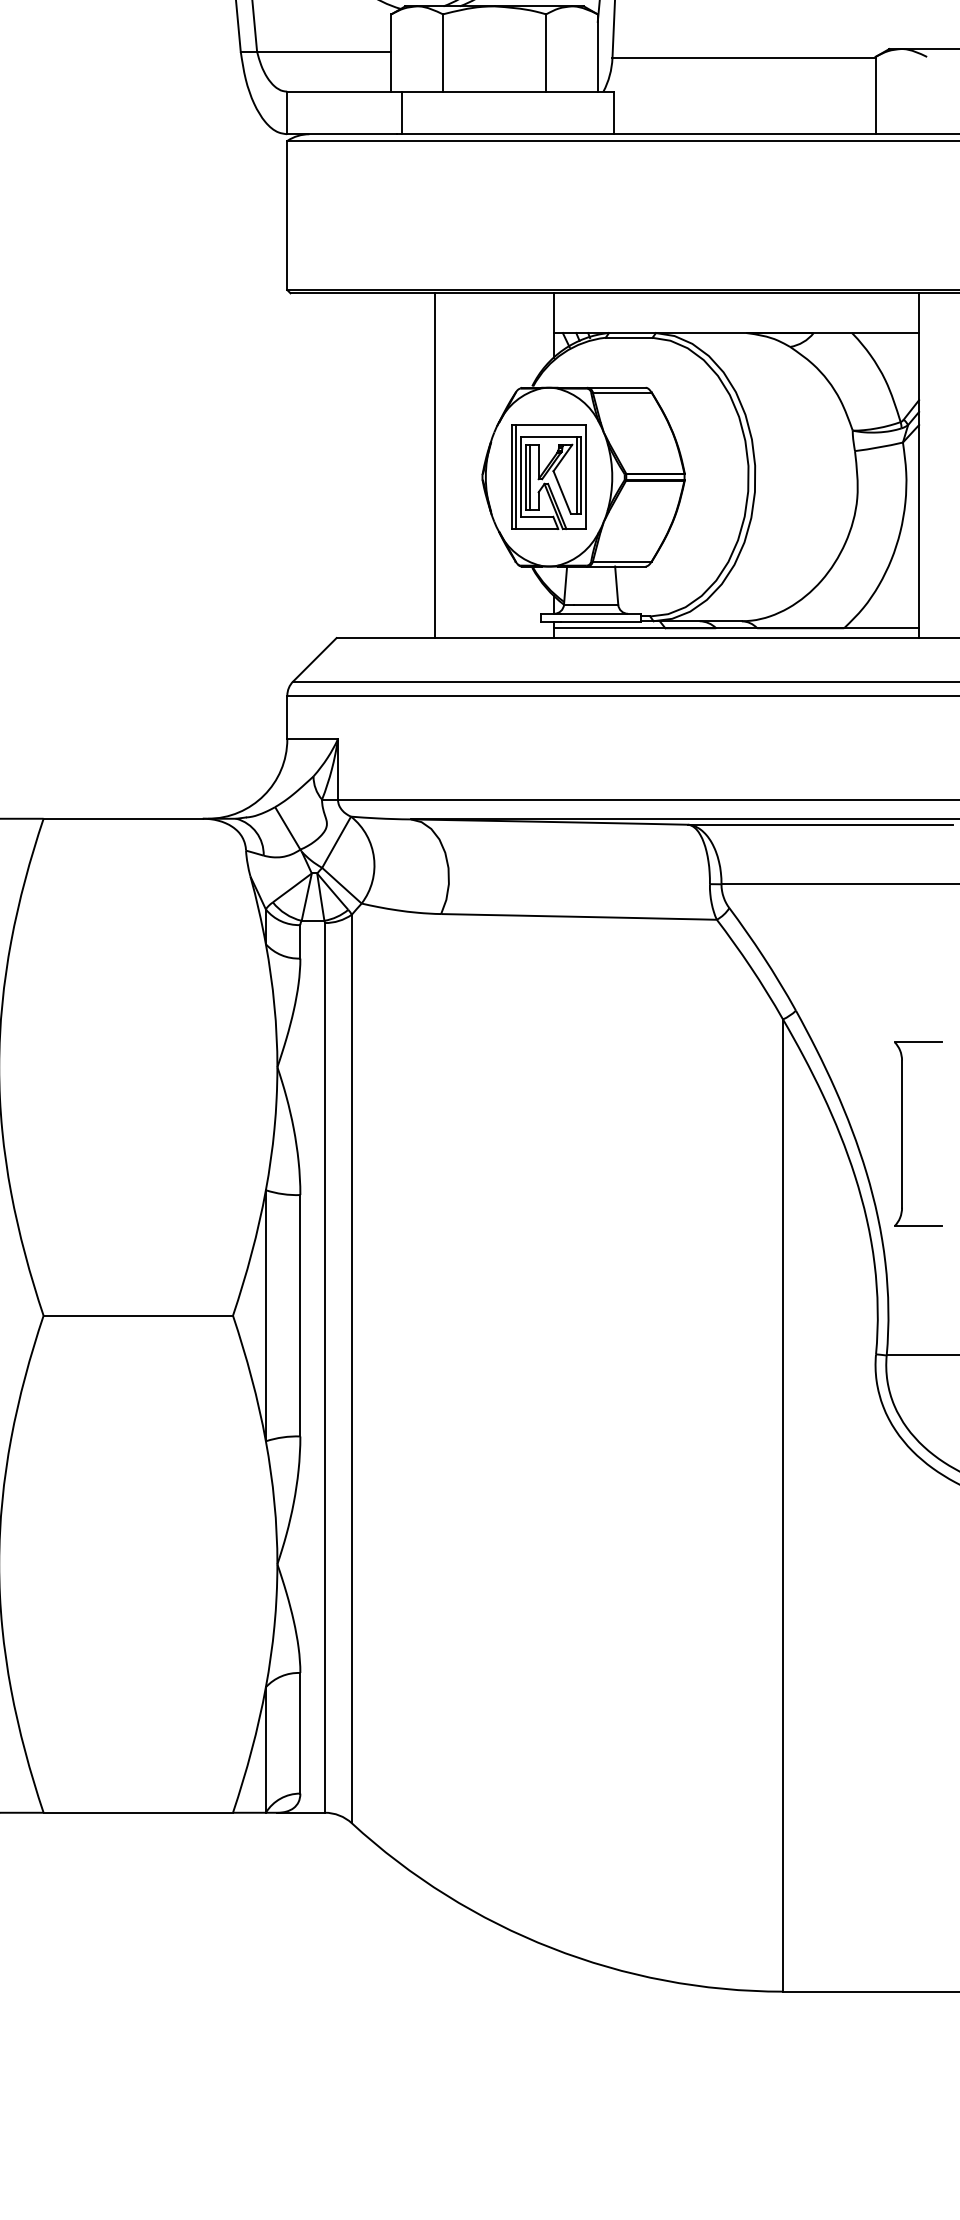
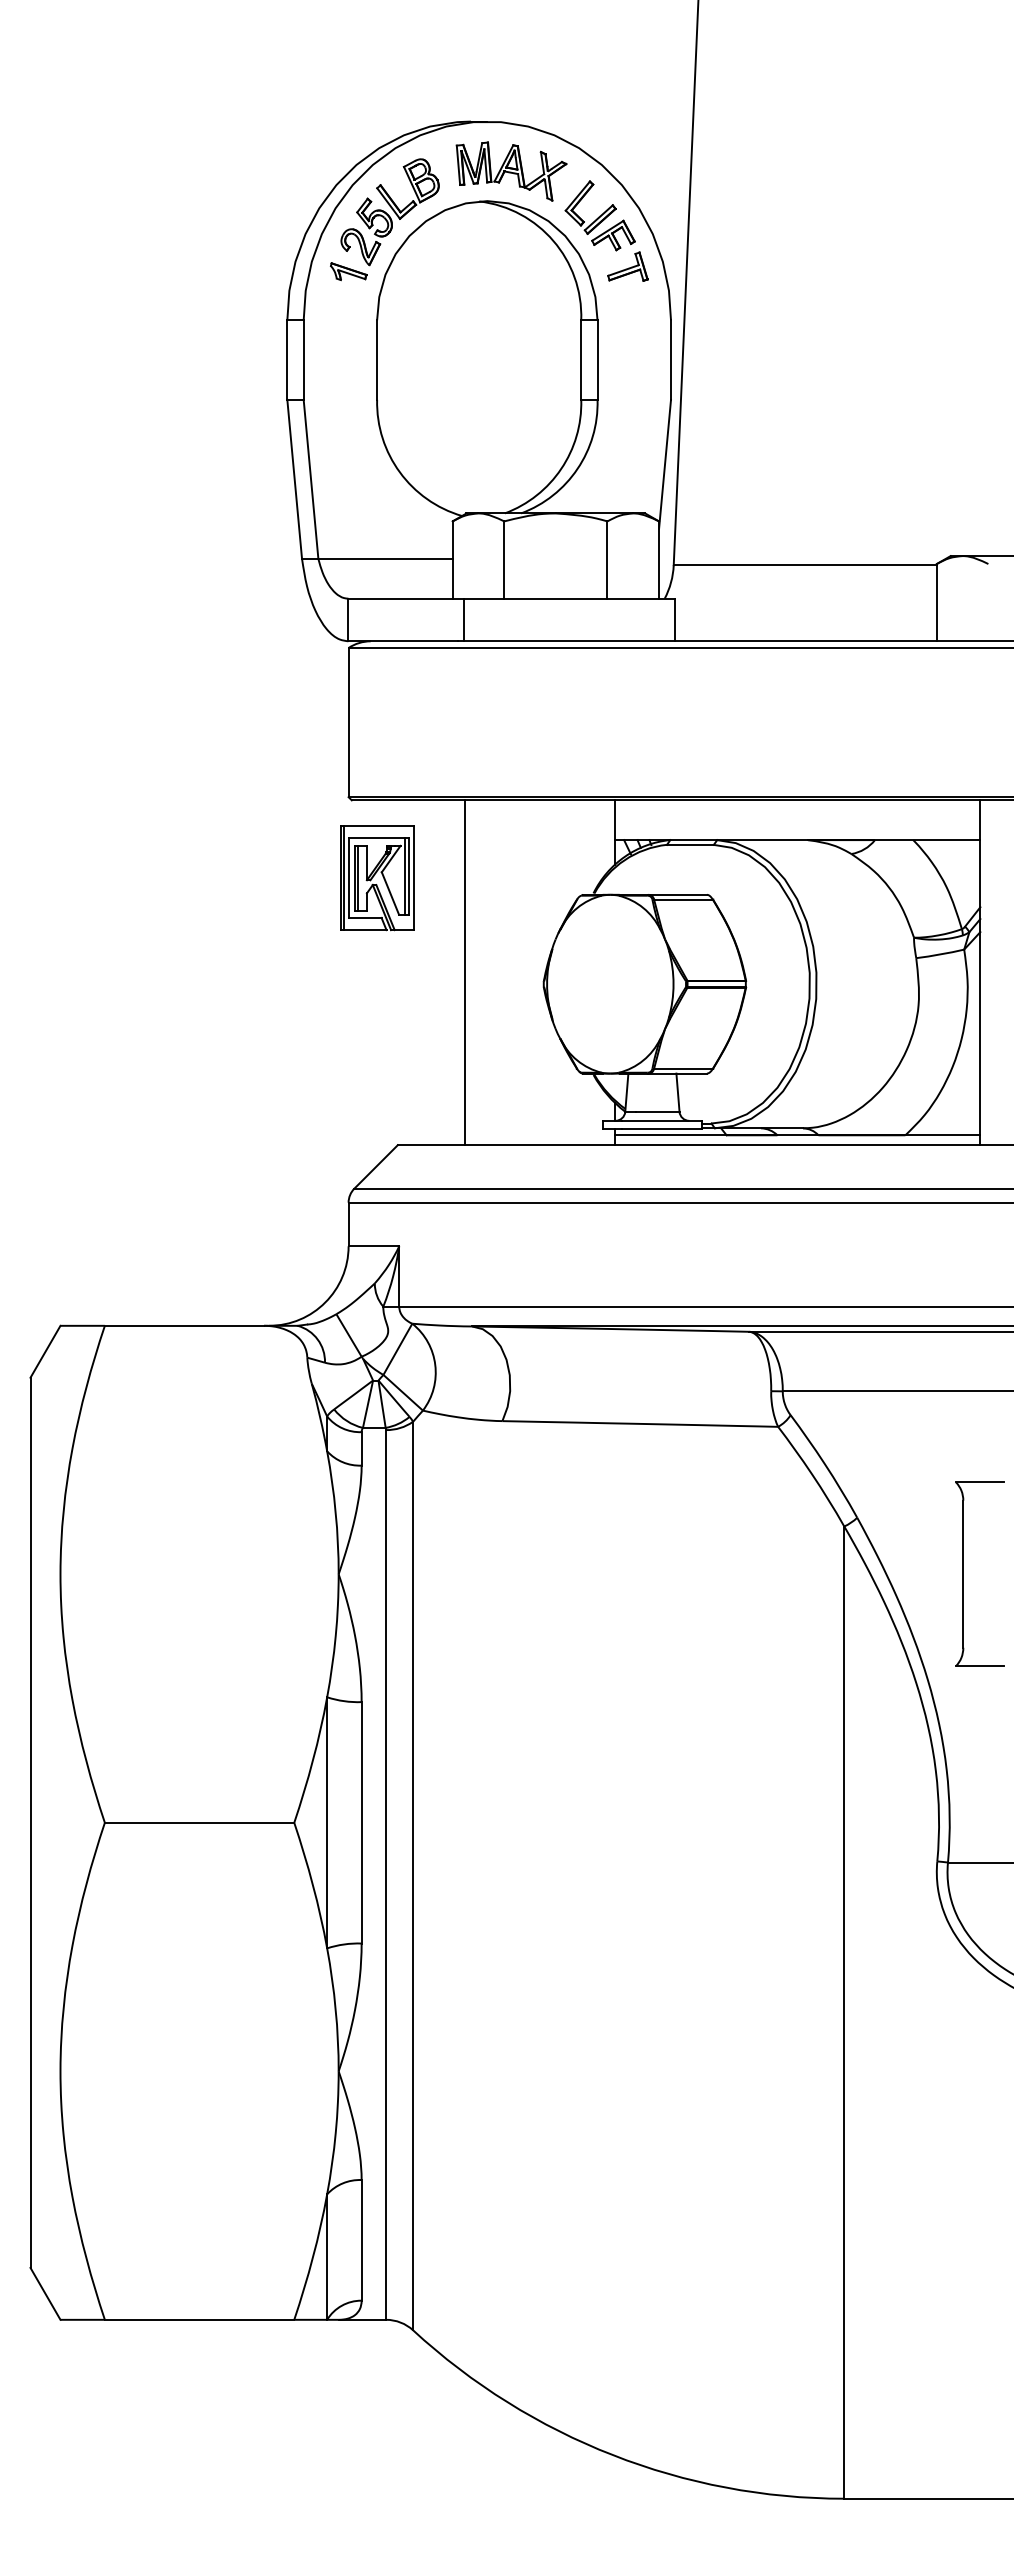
line: (435, 465) -> (465, 972), moved
part: (549, 477) -> (377, 878), moved
part: (902, 1133) -> (963, 1573), moved

